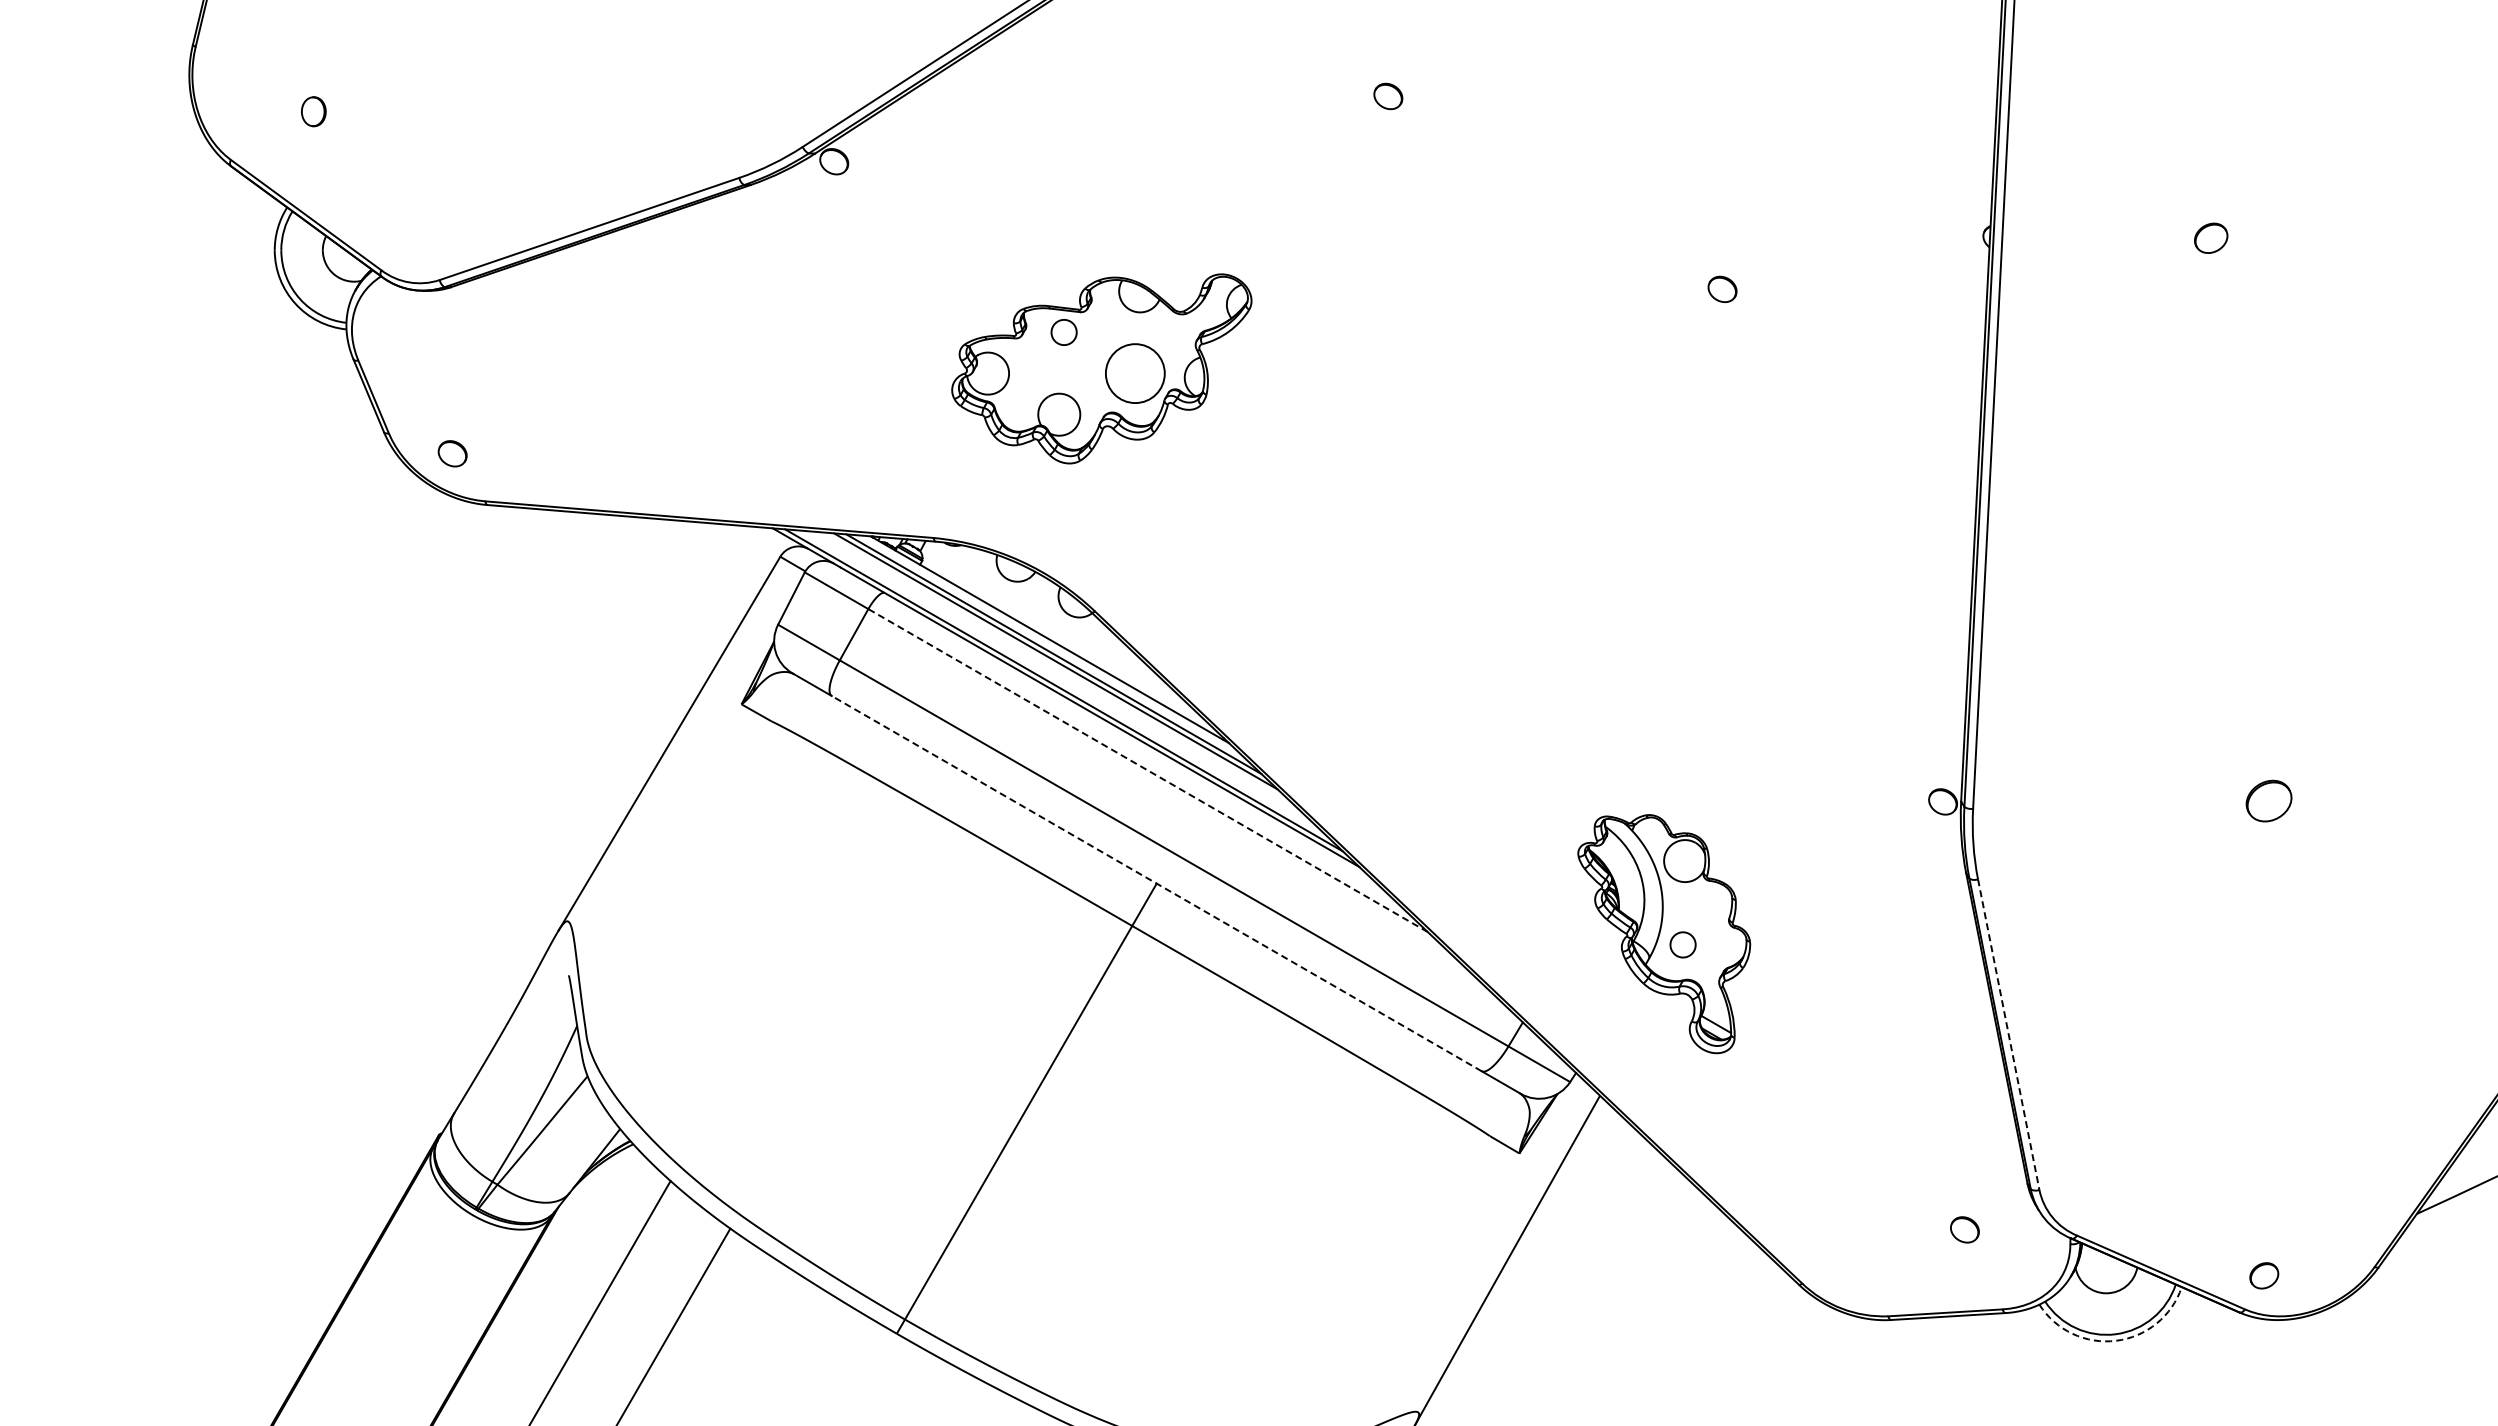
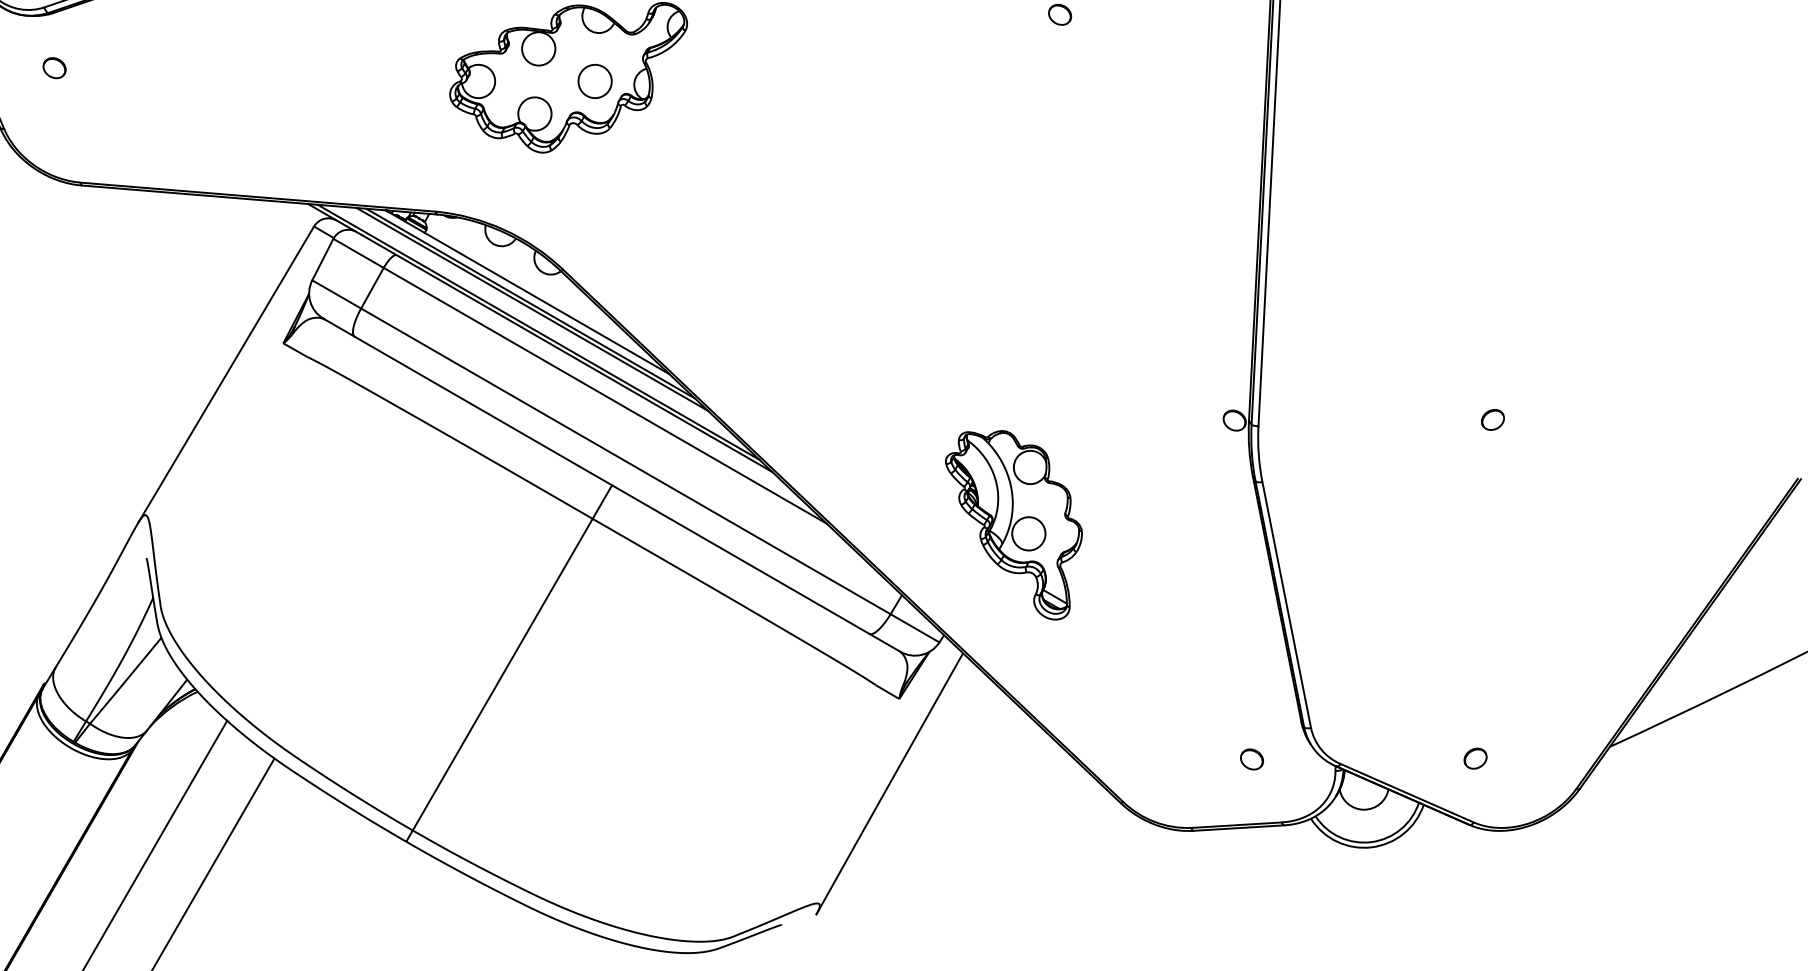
circle: (1064, 332) -> (539, 48), size x1.67
circle: (1135, 373) -> (595, 81), size x0.71
part: (452, 453) -> (54, 67), moved
line: (1147, 770) -> (604, 395), dashed -> solid
part: (2269, 800) -> (1493, 419), size x0.62
line: (1156, 883) -> (611, 485), dashed -> solid
circle: (1683, 944) -> (1029, 533), size x1.67
line: (2008, 1035) -> (1286, 605), dashed -> solid
part: (2264, 1275) -> (1475, 758), moved
arc: (2116, 1340) -> (1372, 847), dashed -> solid

